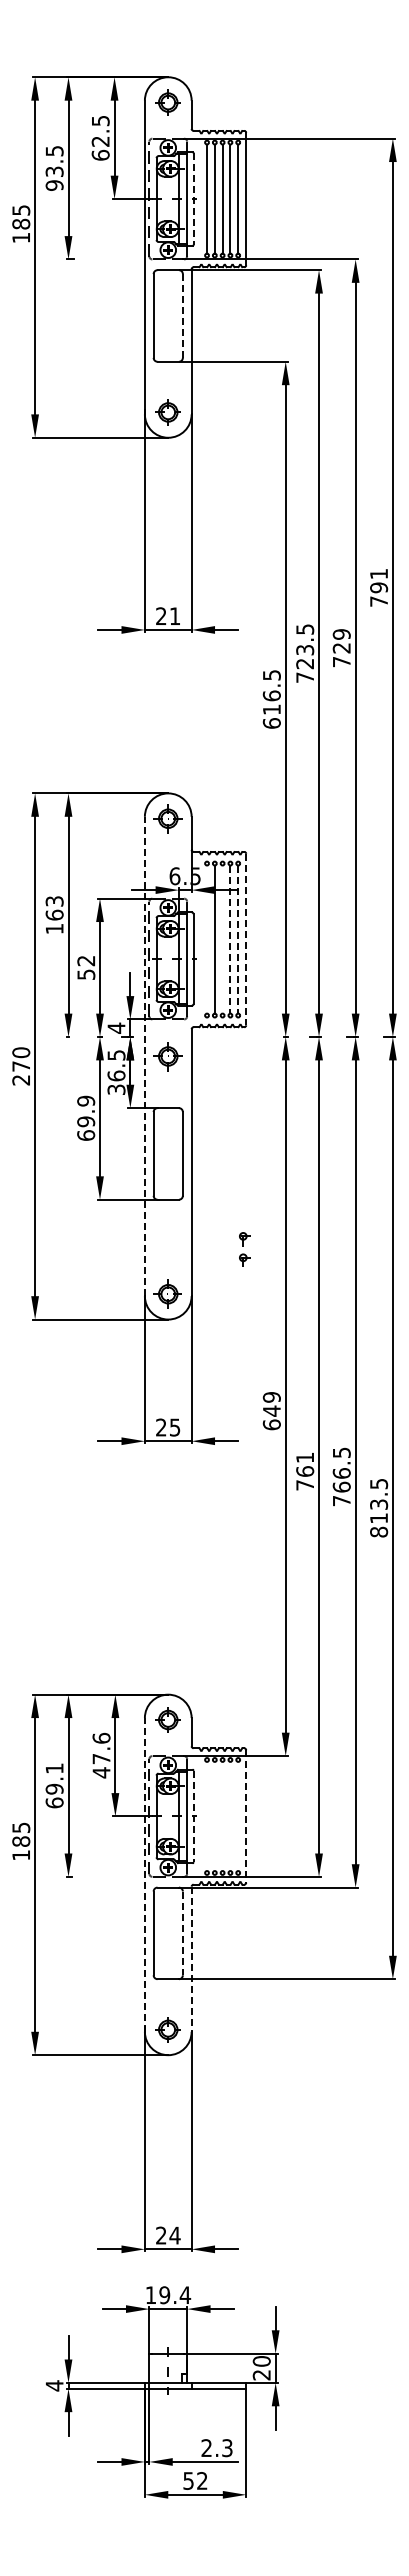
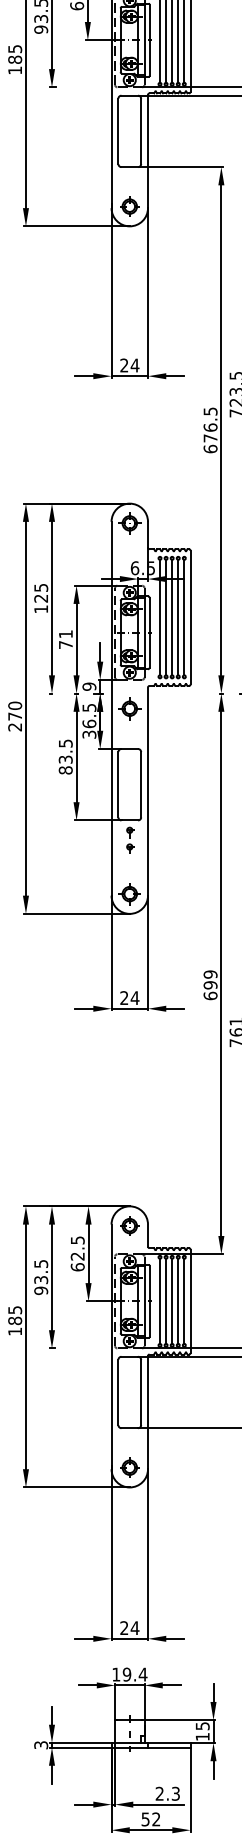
line: (193, 199) -> (149, 40), dashed -> solid
line: (182, 315) -> (140, 131), dashed -> solid
text: (174, 615) -> (134, 364), 21 -> 24
text: (271, 709) -> (210, 438), 616.5 -> 676.5
text: (54, 908) -> (41, 593), 163 -> 125
line: (207, 939) -> (160, 617), added
line: (222, 939) -> (172, 617), added
line: (246, 939) -> (190, 617), dashed -> solid
line: (230, 940) -> (178, 618), dashed -> solid
line: (238, 940) -> (184, 618), dashed -> solid
text: (86, 967) -> (66, 639), 52 -> 71
text: (116, 1027) -> (89, 686), 4 -> 9
line: (144, 1056) -> (111, 708), dashed -> solid
text: (86, 1117) -> (66, 756), 69.9 -> 83.5
part: (244, 1249) -> (130, 840), moved
text: (271, 1410) -> (210, 984), 649 -> 699
text: (174, 1427) -> (134, 998), 25 -> 24
text: (101, 1755) -> (77, 1253), 47.6 -> 62.5
text: (54, 1785) -> (41, 1277), 69.1 -> 93.5
line: (193, 1816) -> (149, 1301), dashed -> solid
line: (207, 1816) -> (160, 1301), added
line: (214, 1816) -> (165, 1301), added
line: (222, 1816) -> (172, 1301), added
line: (230, 1816) -> (178, 1301), added
line: (238, 1816) -> (184, 1301), added
line: (246, 1816) -> (190, 1301), dashed -> solid
line: (144, 1874) -> (111, 1346), dashed -> solid
line: (182, 1933) -> (140, 1392), dashed -> solid
line: (191, 1959) -> (147, 1412), dashed -> solid
text: (261, 2368) -> (202, 1731), 20 -> 15
text: (54, 2385) -> (41, 1745), 4 -> 3

